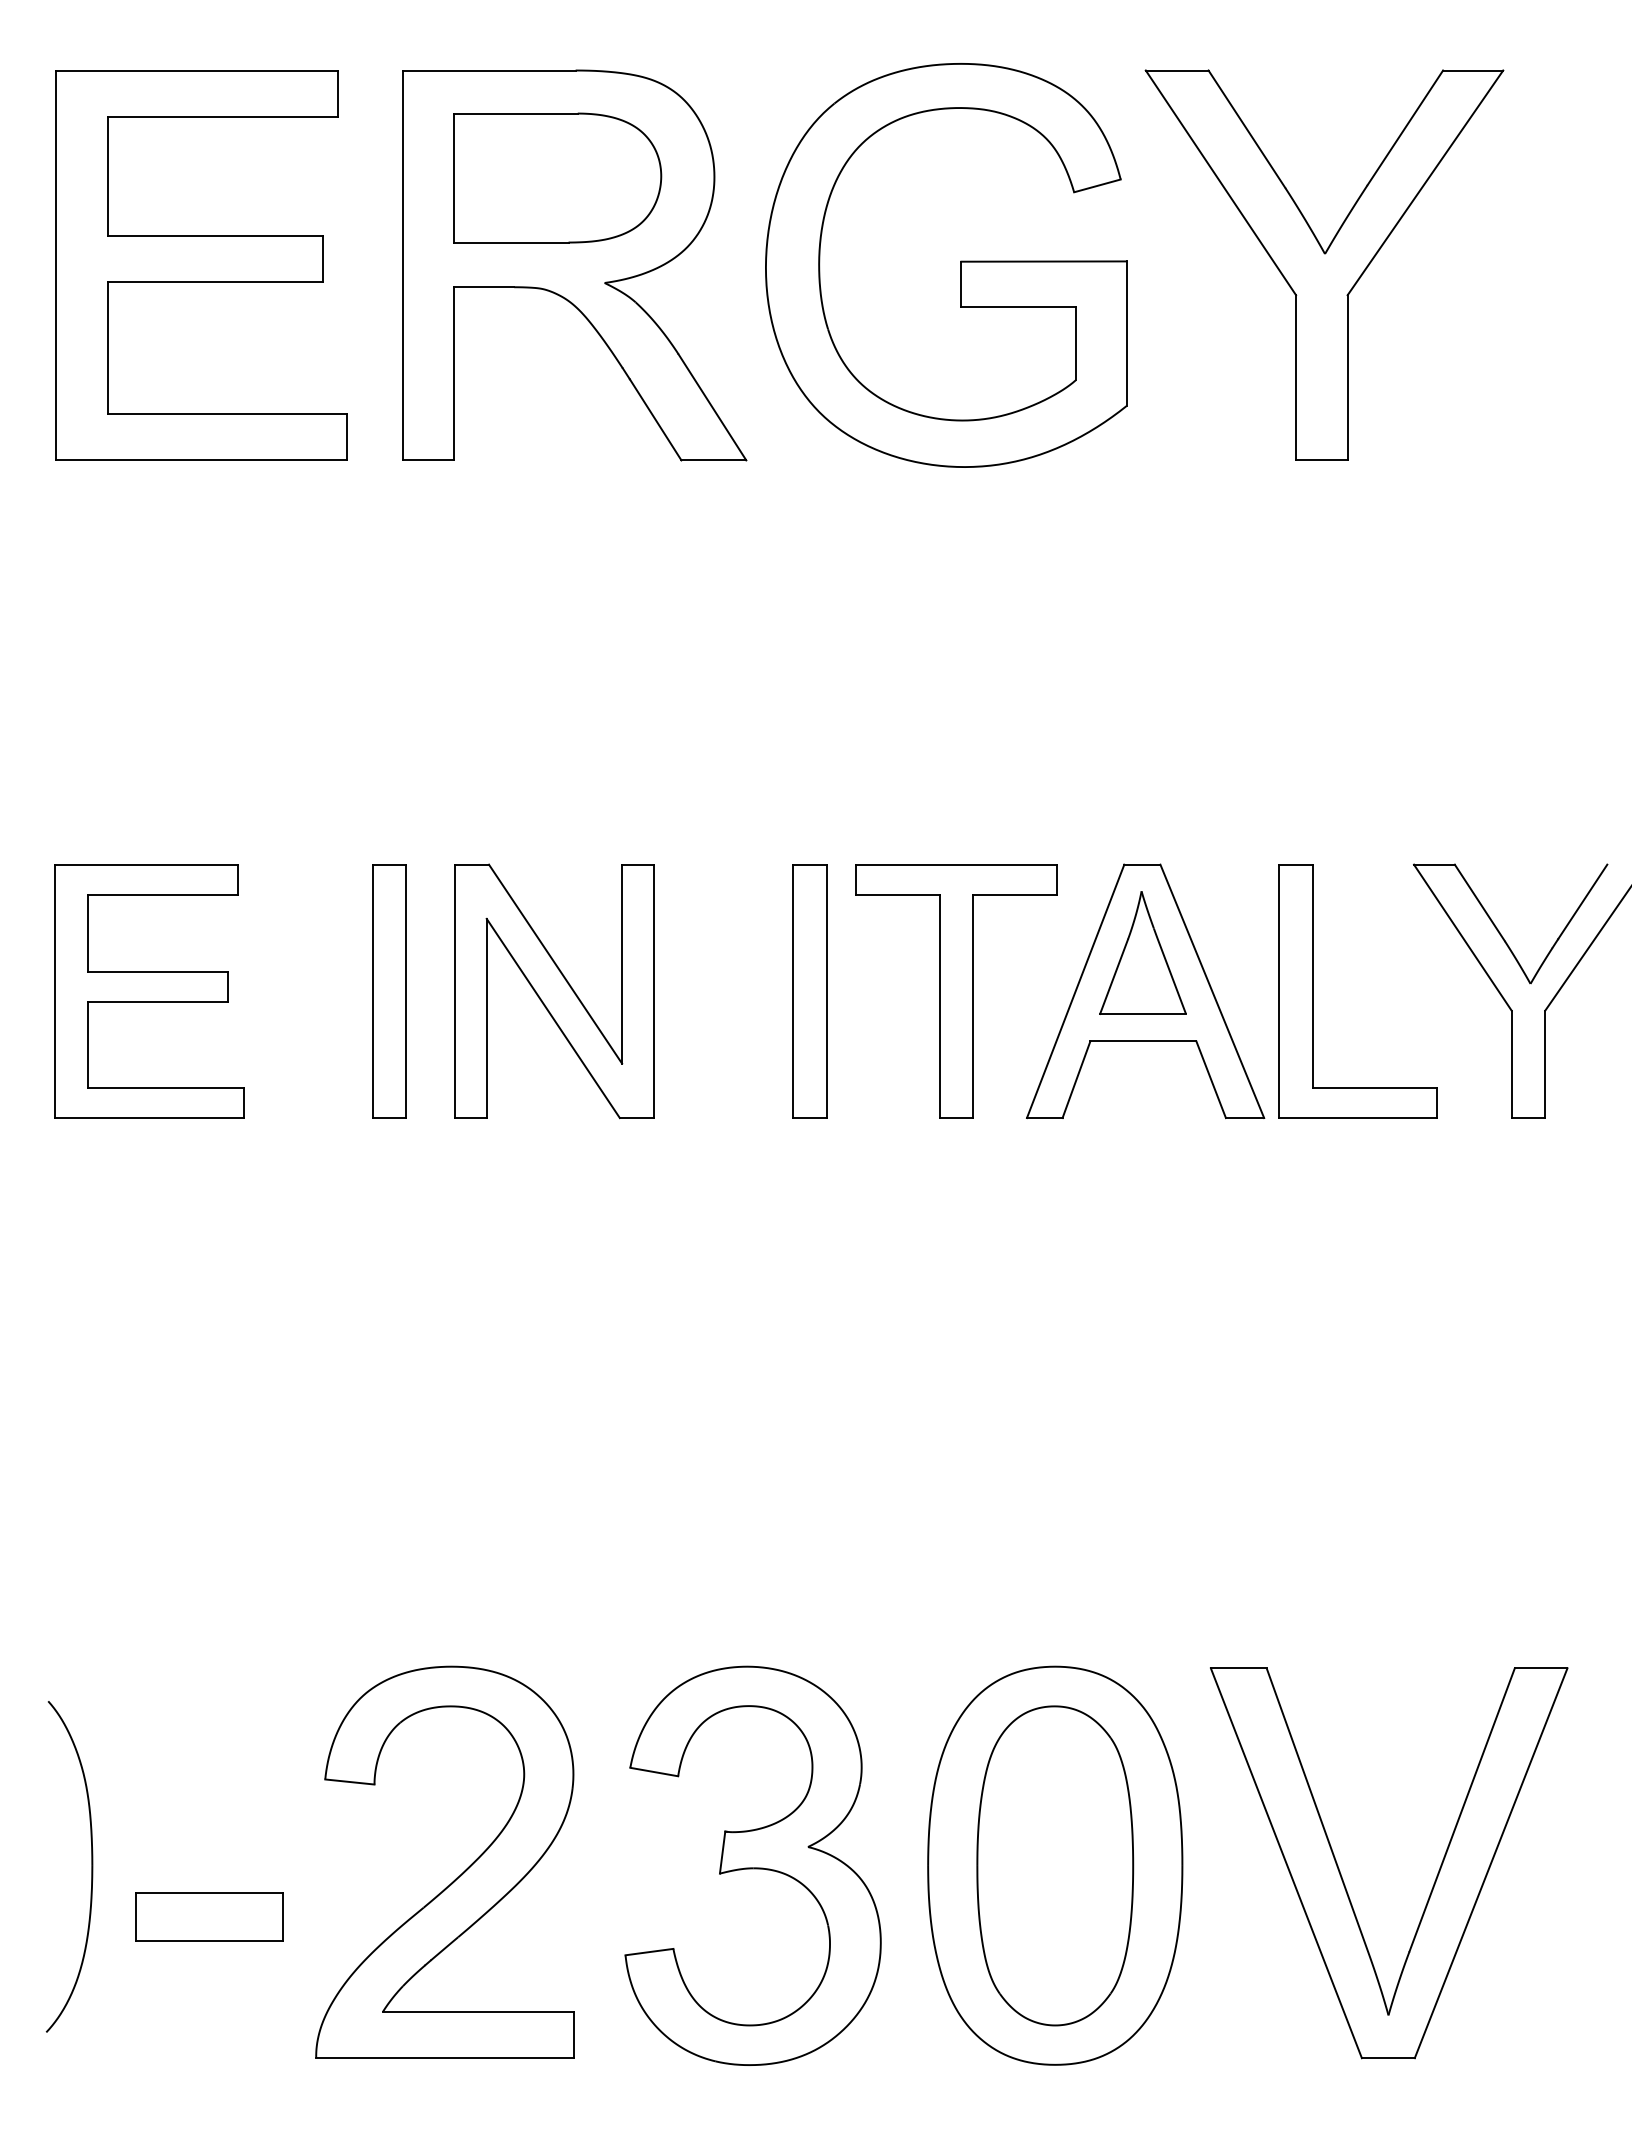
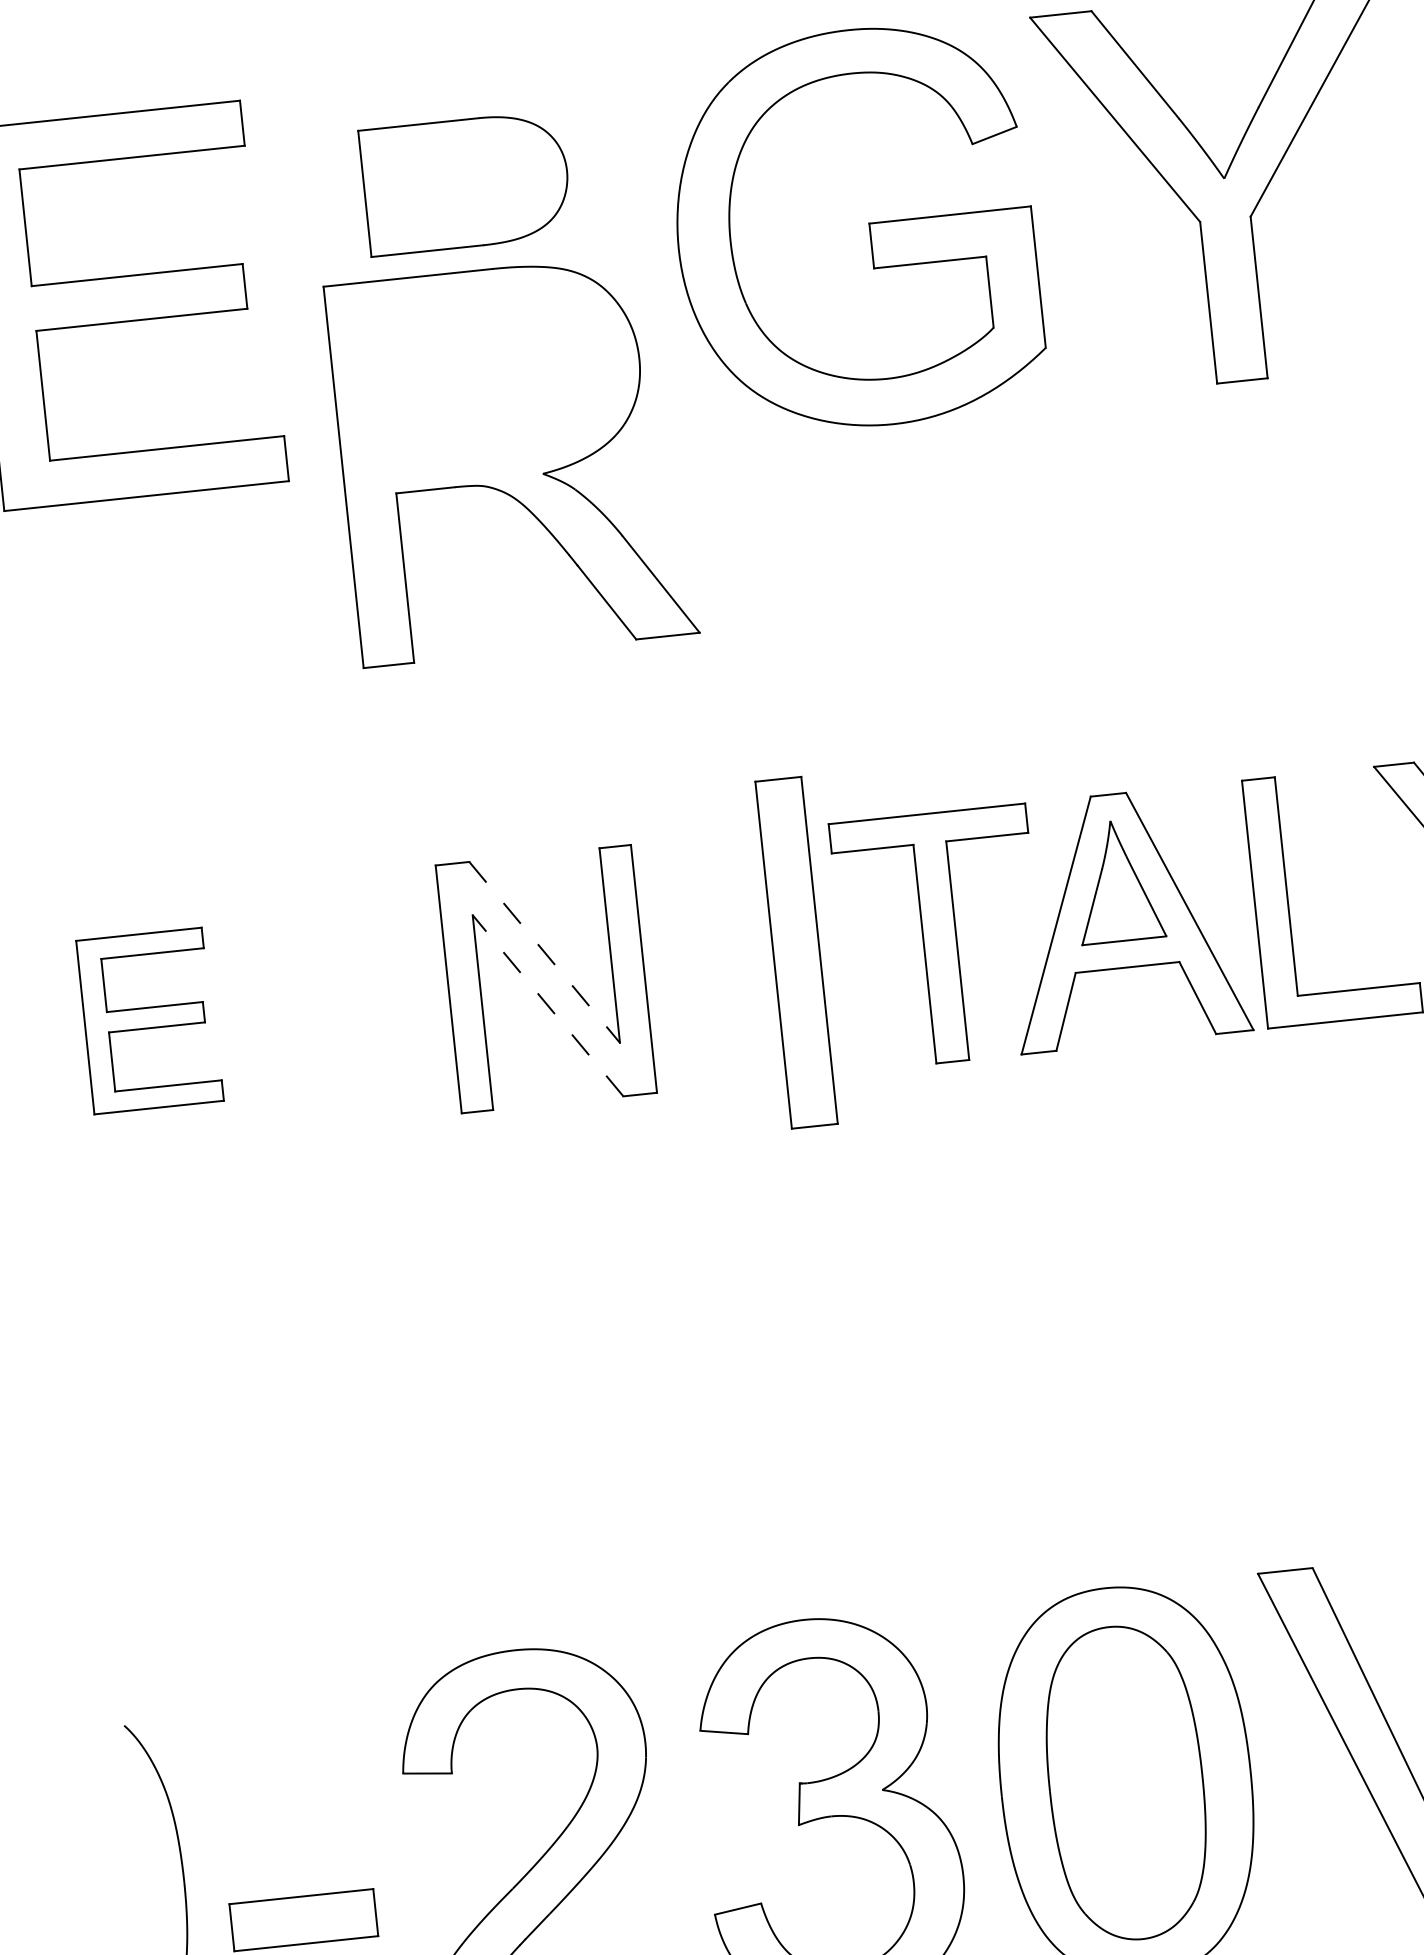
part: (574, 265) -> (511, 459), moved
line: (555, 964) -> (544, 952), solid -> dashed
part: (149, 991) -> (150, 1020), size x0.7
part: (389, 991) -> (385, 996), removed
part: (809, 991) -> (795, 953), size x1.4
line: (553, 1018) -> (548, 1005), solid -> dashed

